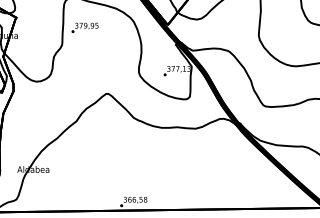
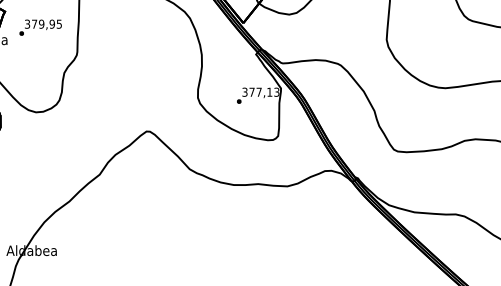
text: (84, 27) -> (39, 27), moved

